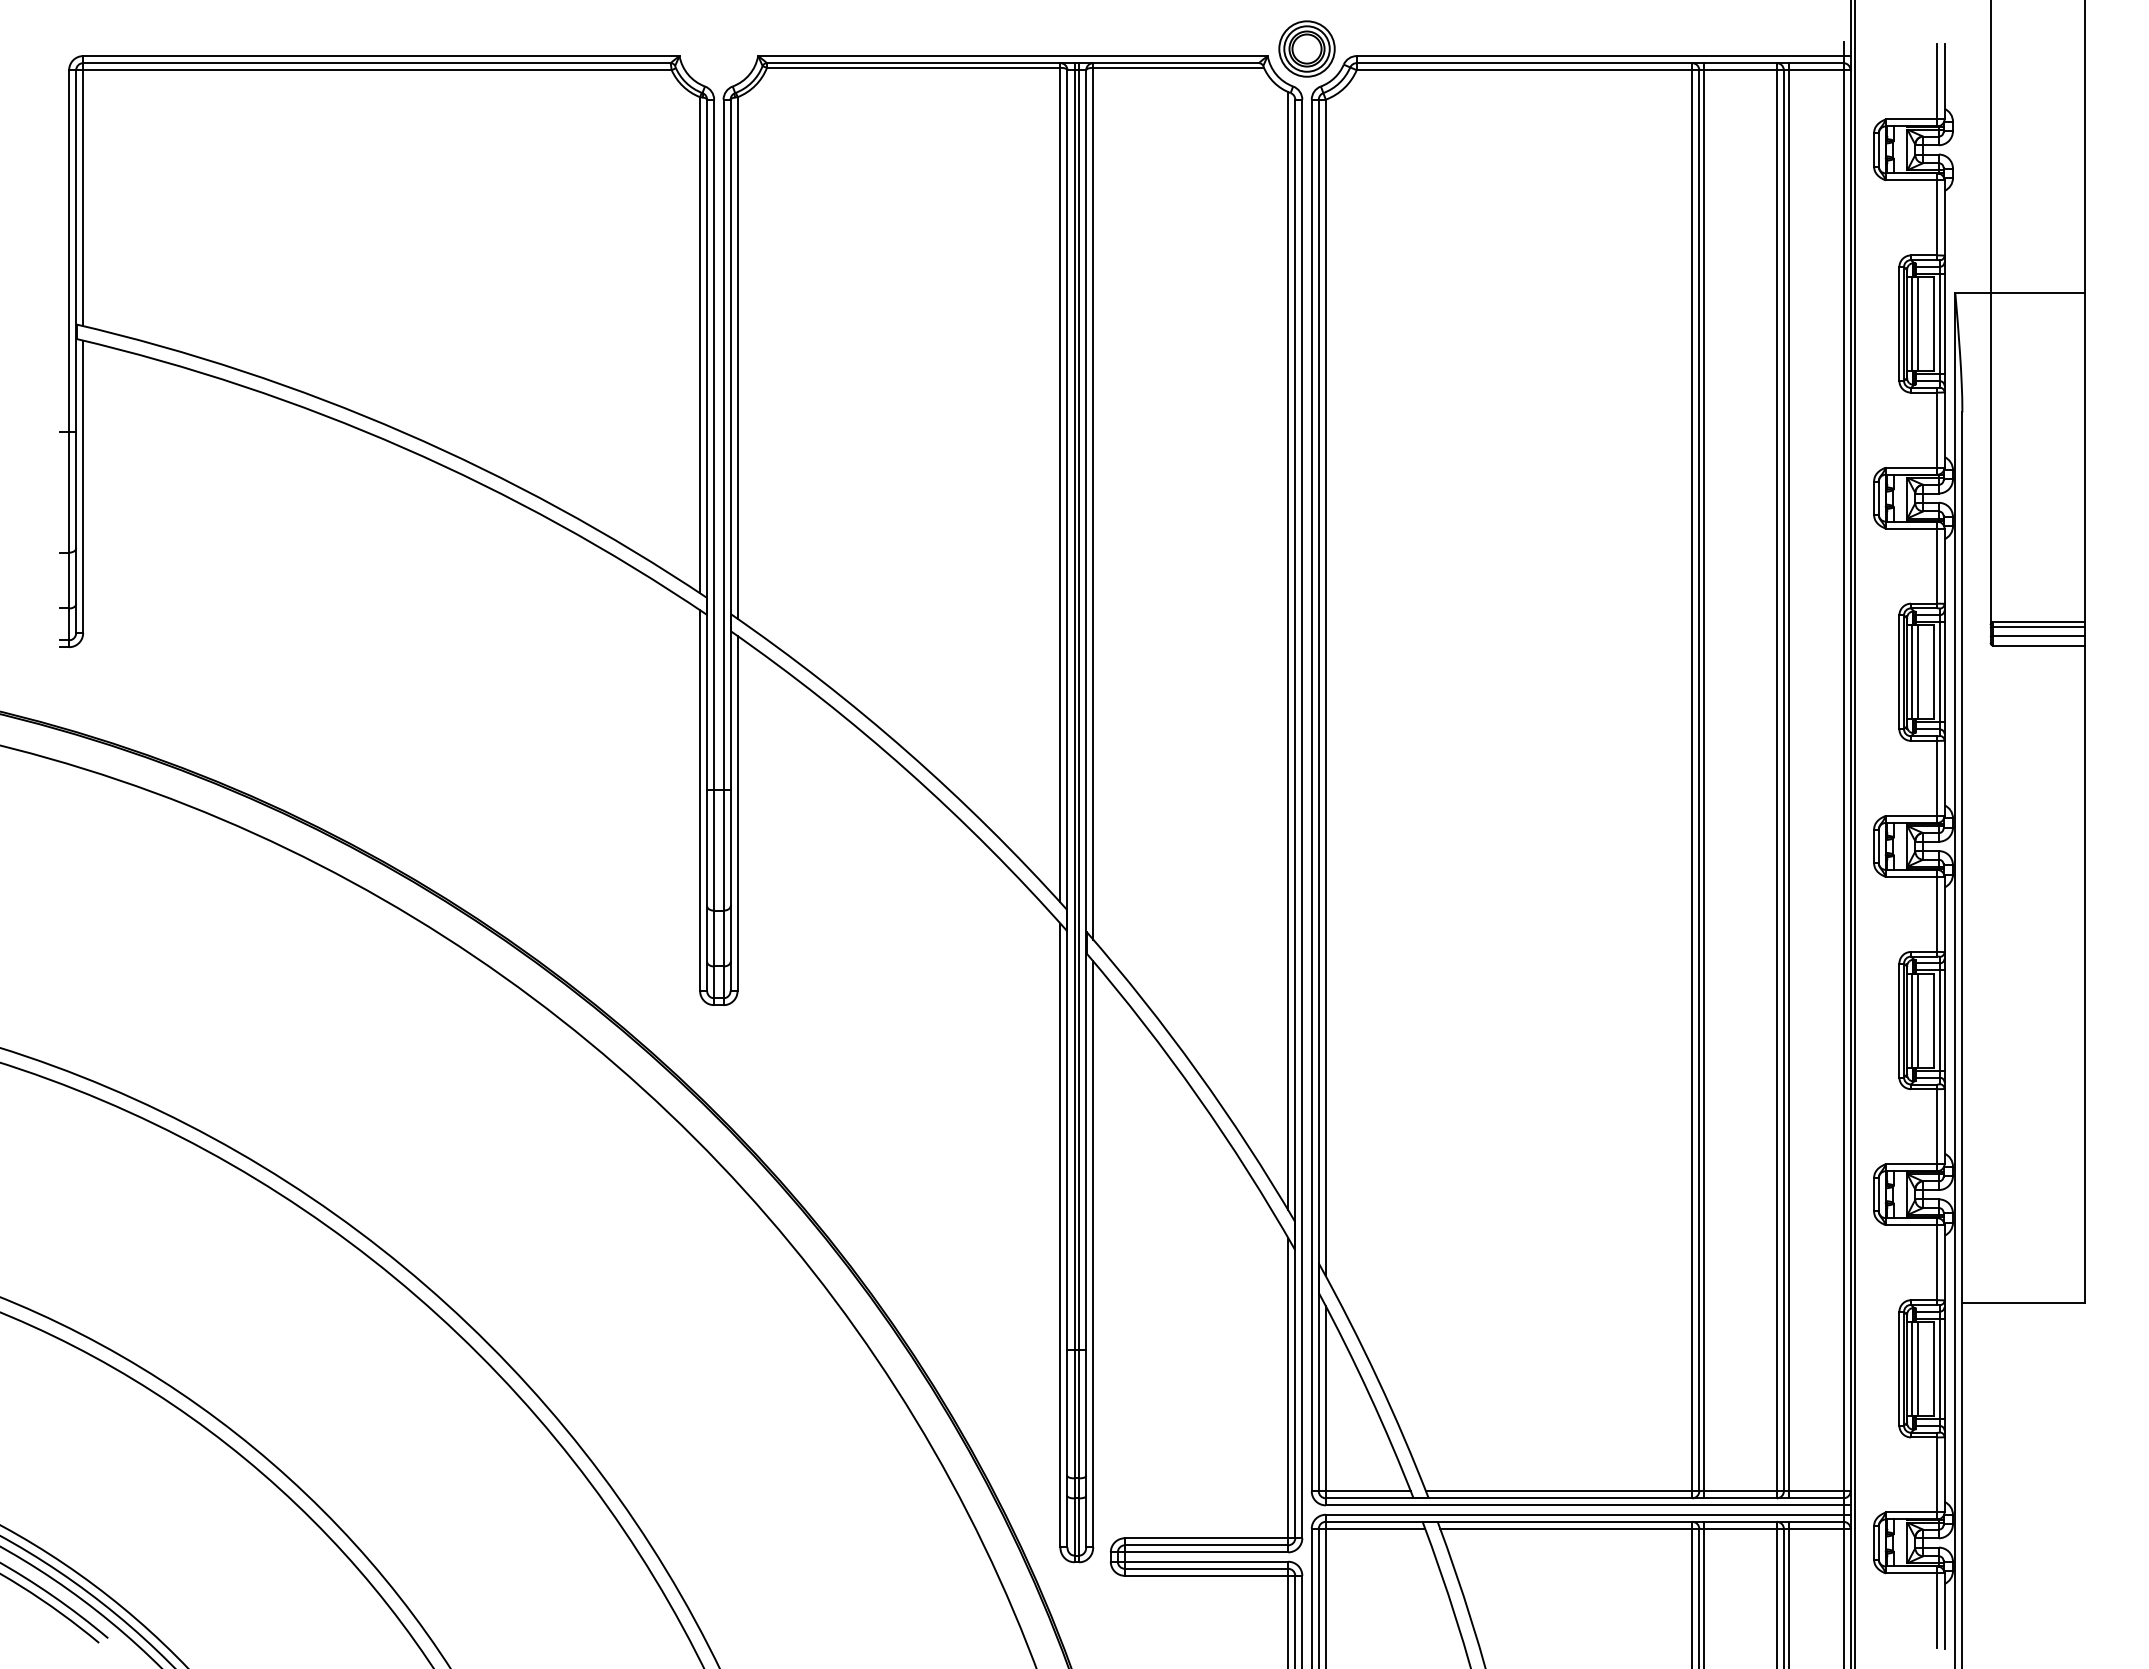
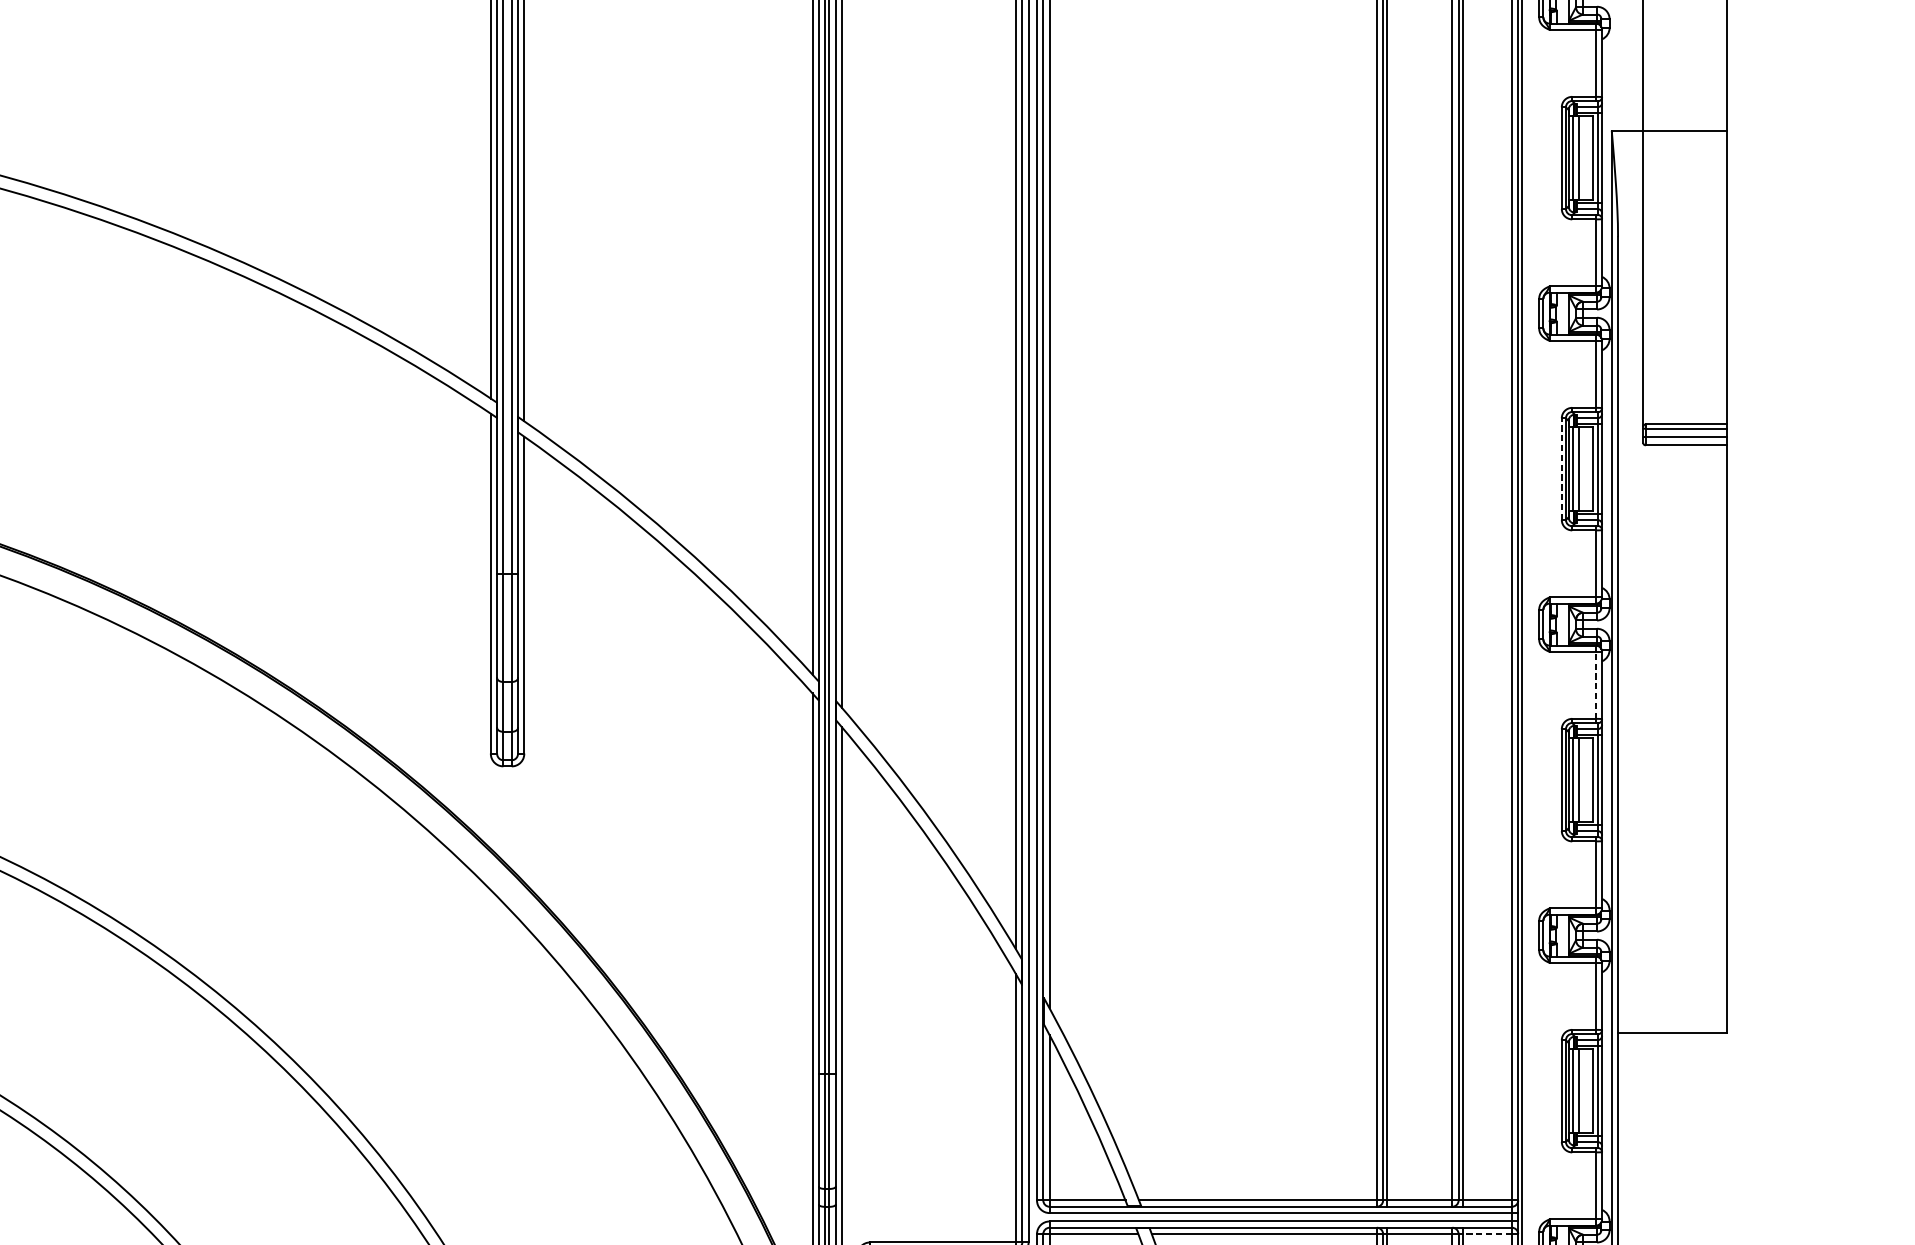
line: (1899, 672) -> (1561, 469), solid -> dashed
line: (1937, 913) -> (1595, 684), solid -> dashed
line: (1815, 1528) -> (1486, 1233), solid -> dashed

